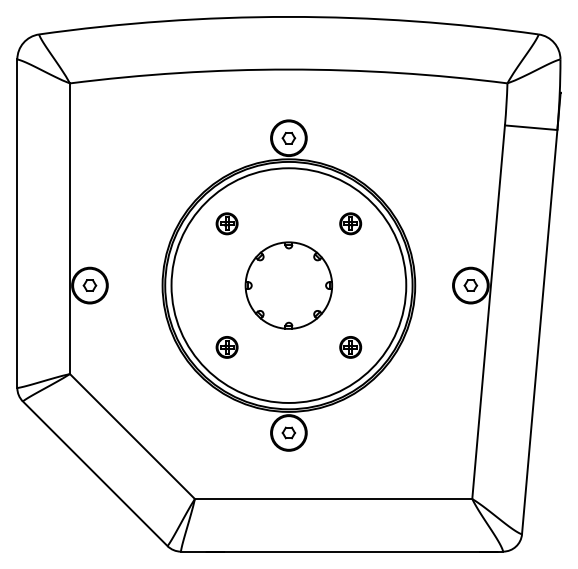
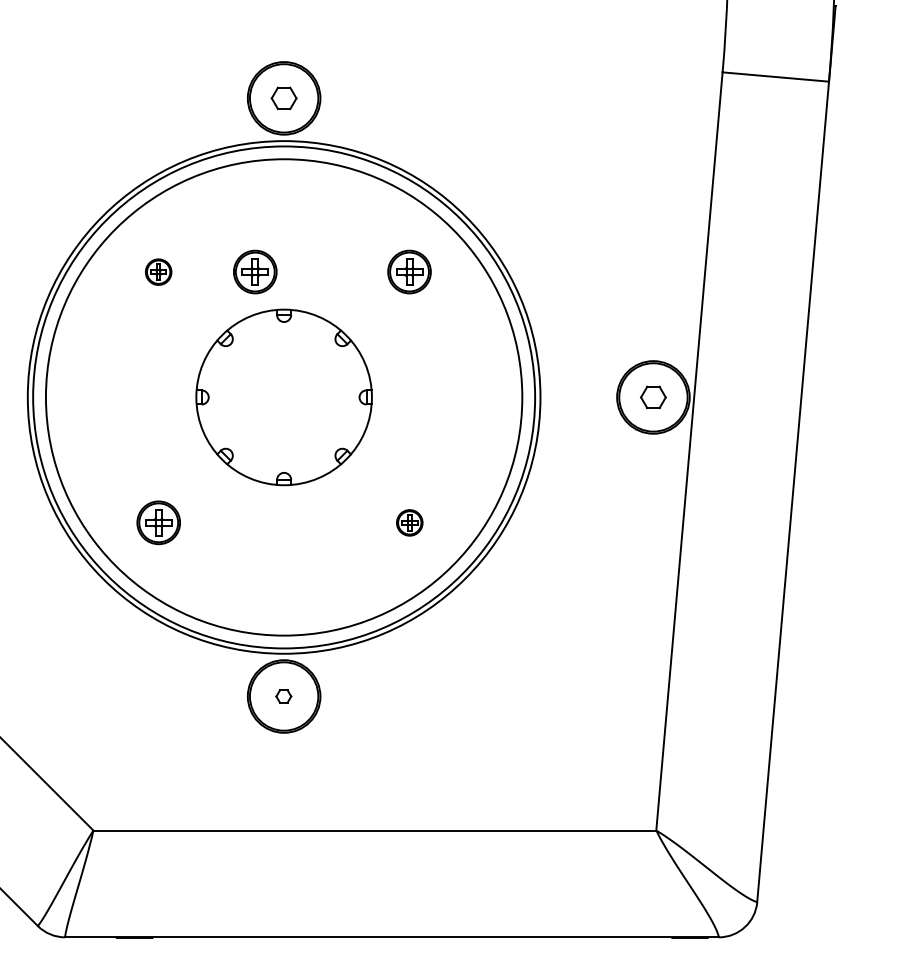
part: (226, 223) -> (157, 271), size x0.6
part: (274, 223) -> (254, 271), added
part: (350, 347) -> (409, 523), size x0.6
part: (288, 432) -> (283, 695), size x0.6

